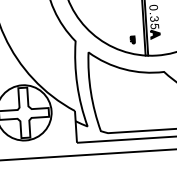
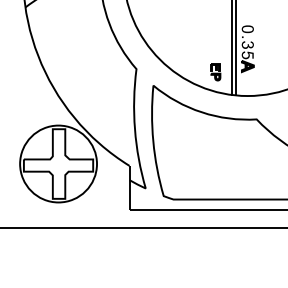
part: (132, 40) -> (215, 72), size x1.67

